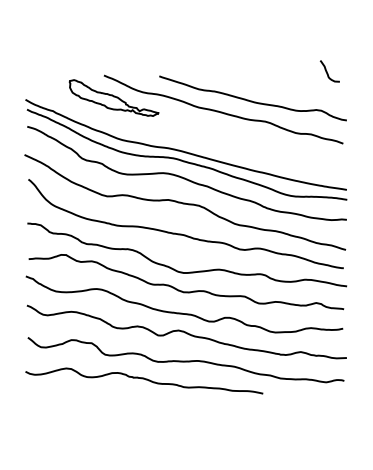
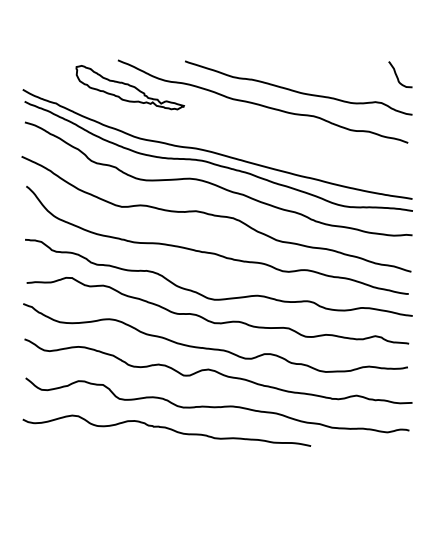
curve: (327, 71) -> (397, 74), moved

